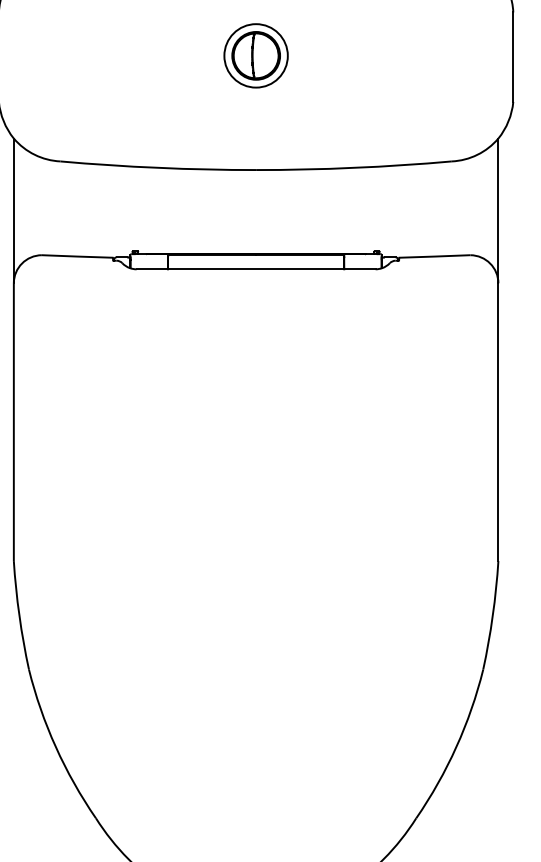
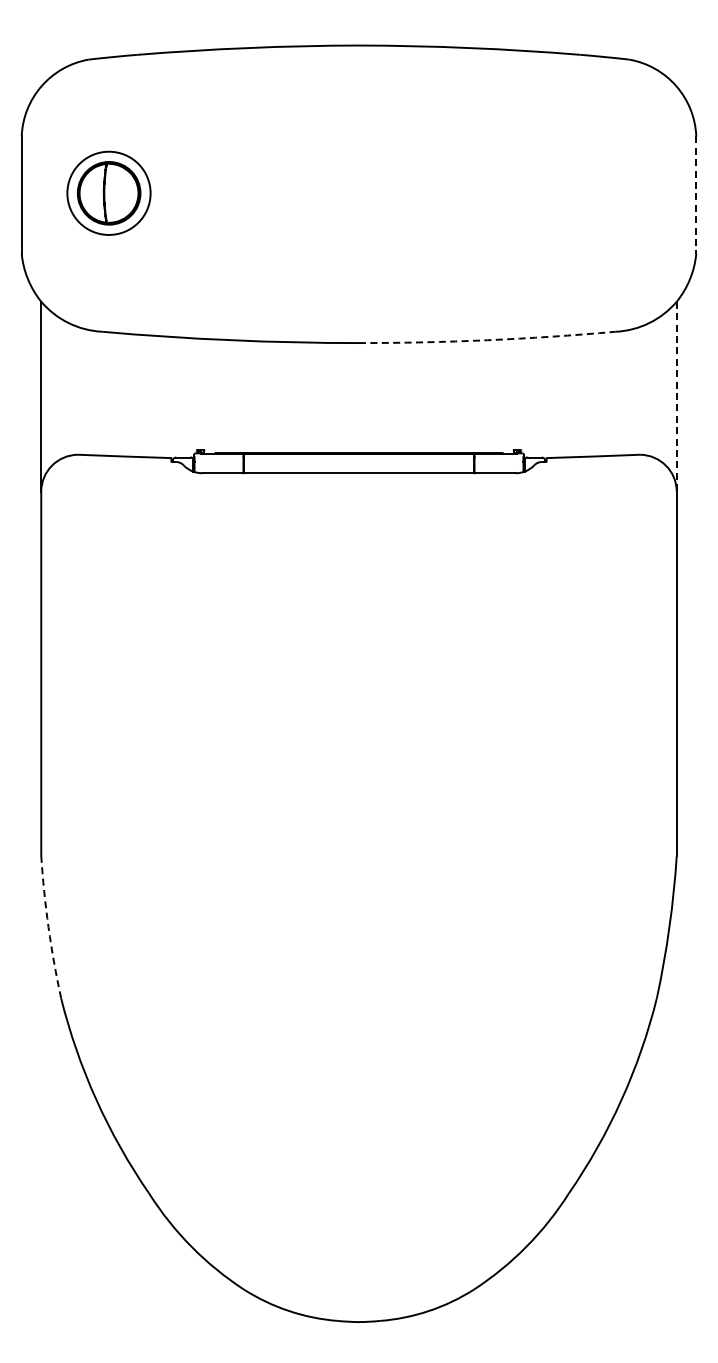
part: (255, 55) -> (108, 192), moved
line: (513, 57) -> (696, 195), solid -> dashed
arc: (354, 168) -> (487, 340), solid -> dashed
line: (498, 210) -> (676, 396), solid -> dashed
arc: (19, 615) -> (48, 927), solid -> dashed

